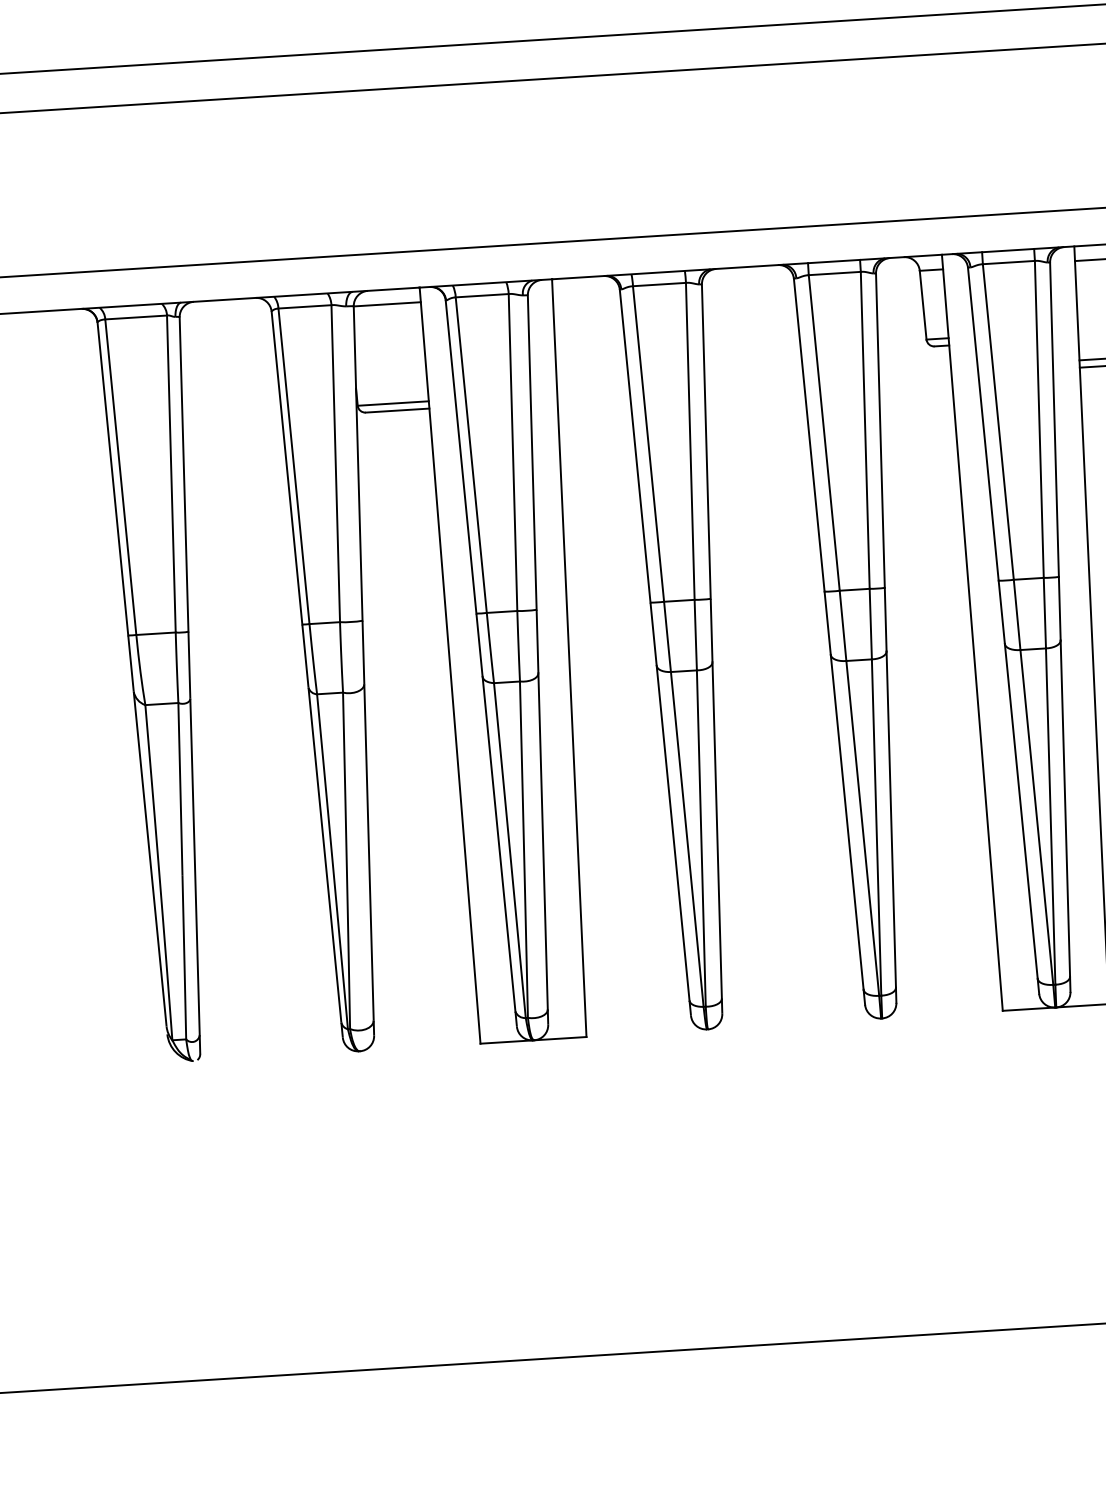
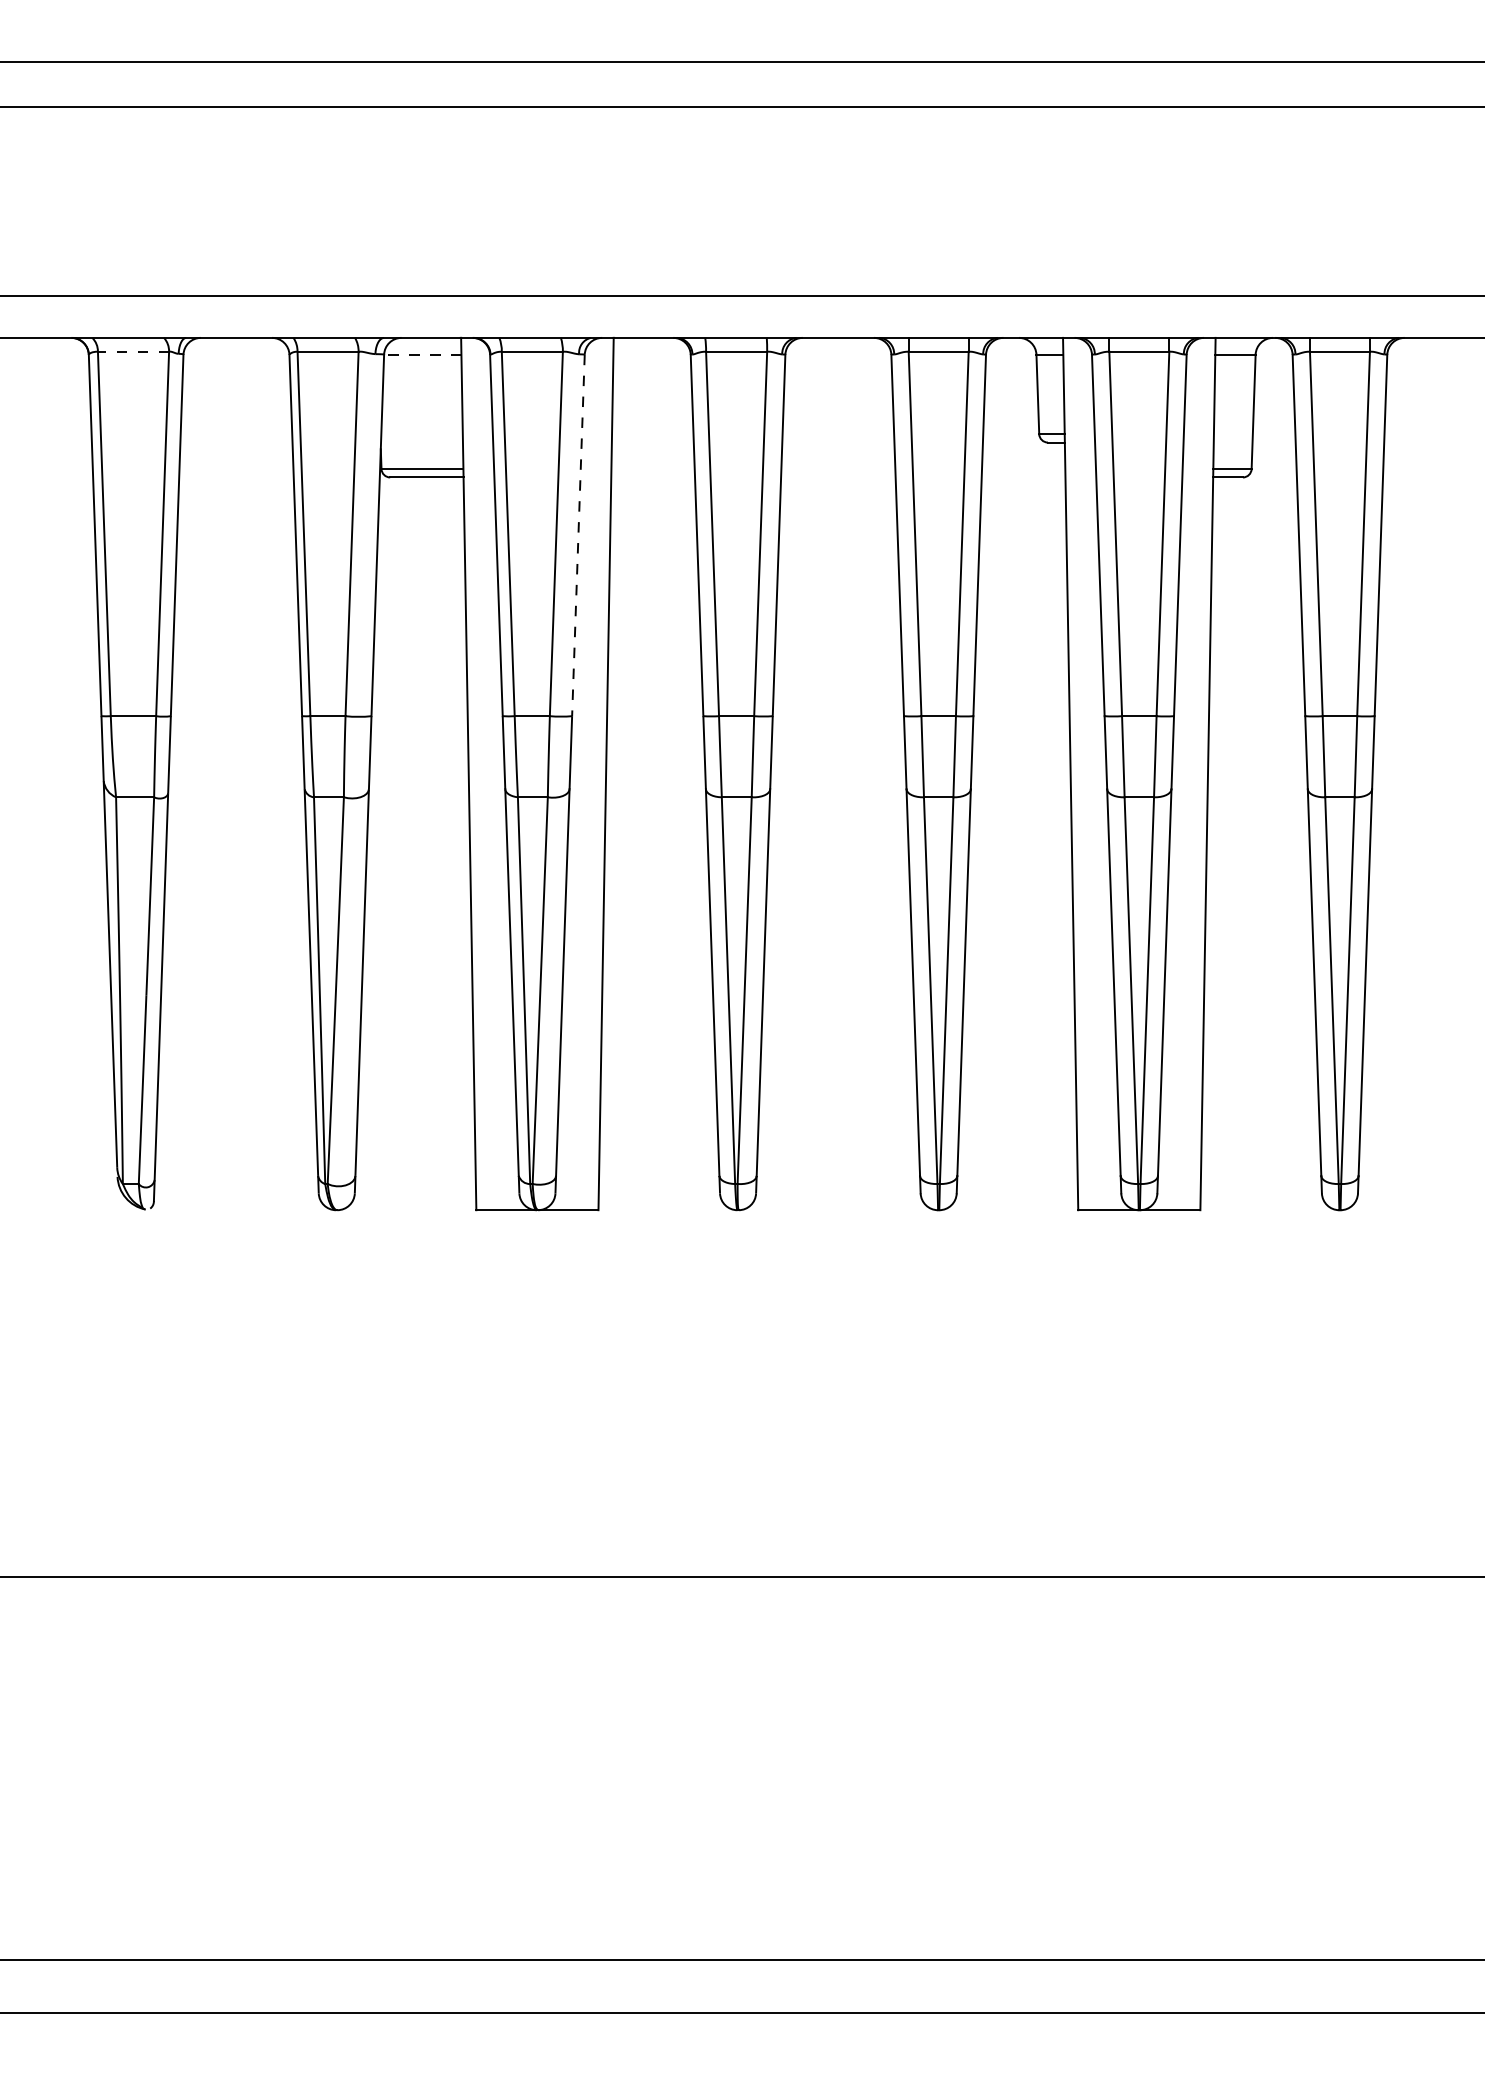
line: (387, 304) -> (422, 354), solid -> dashed
line: (136, 317) -> (133, 351), solid -> dashed
line: (532, 452) -> (578, 535), solid -> dashed

